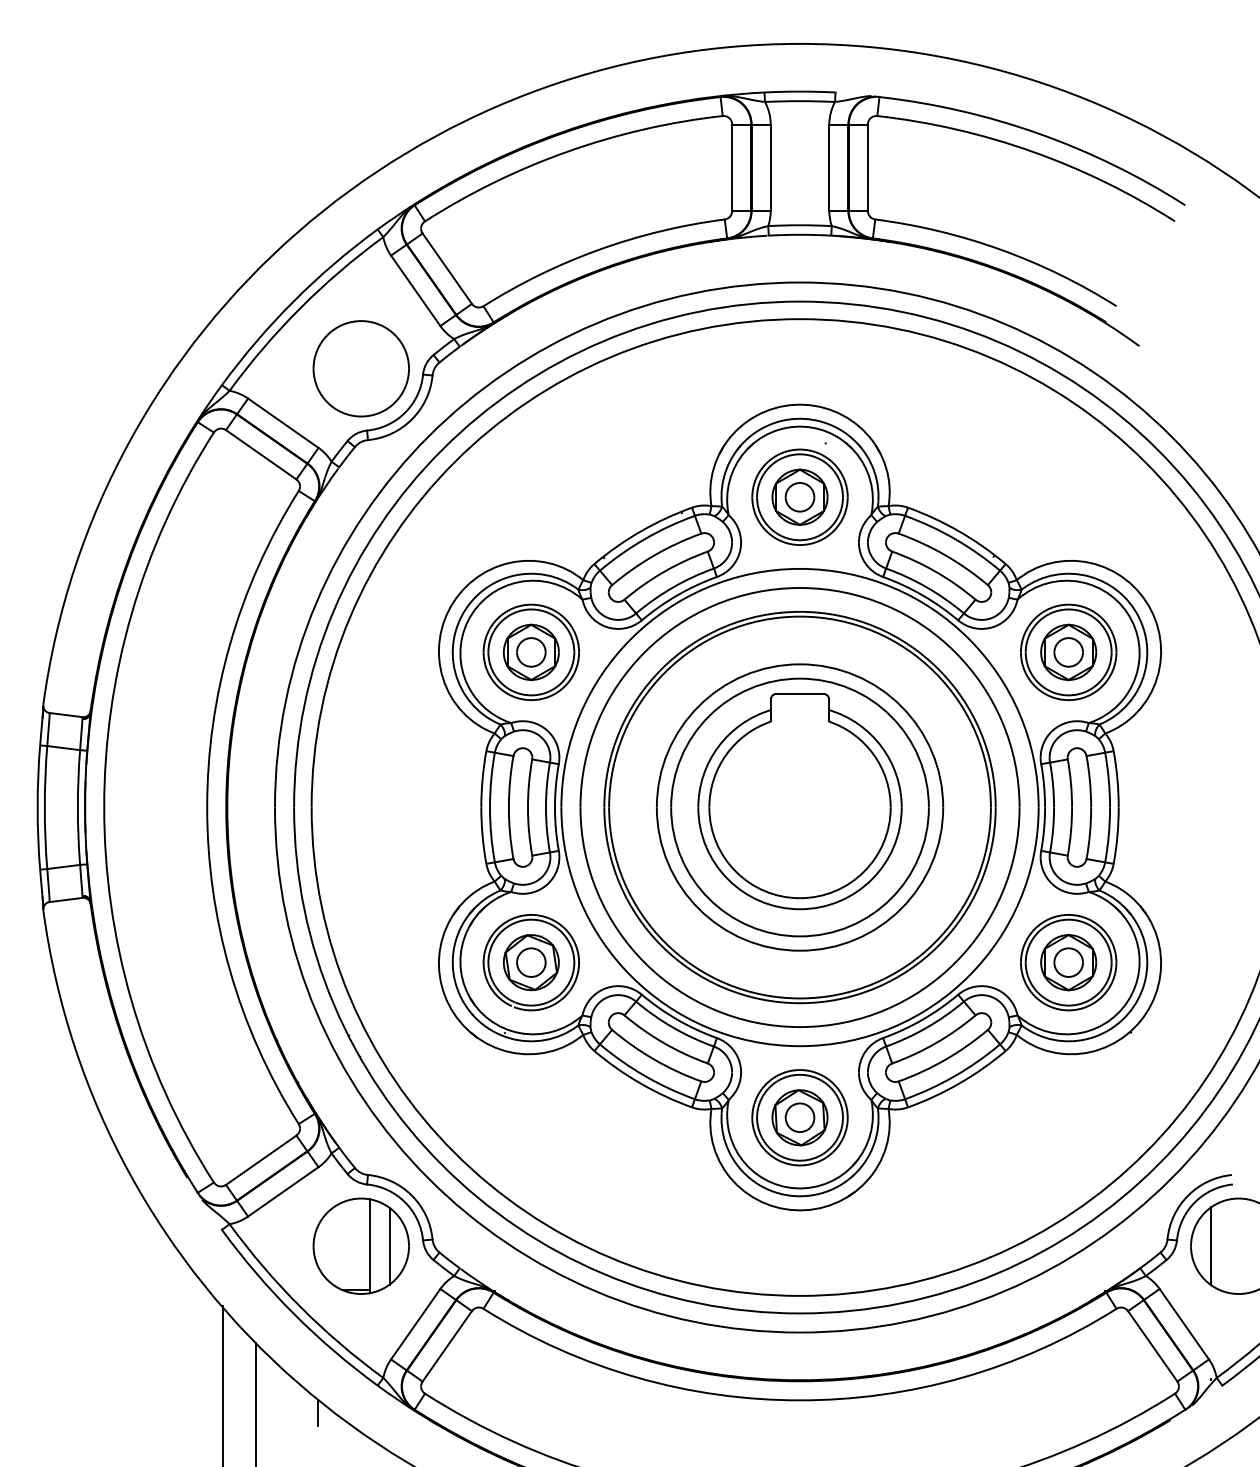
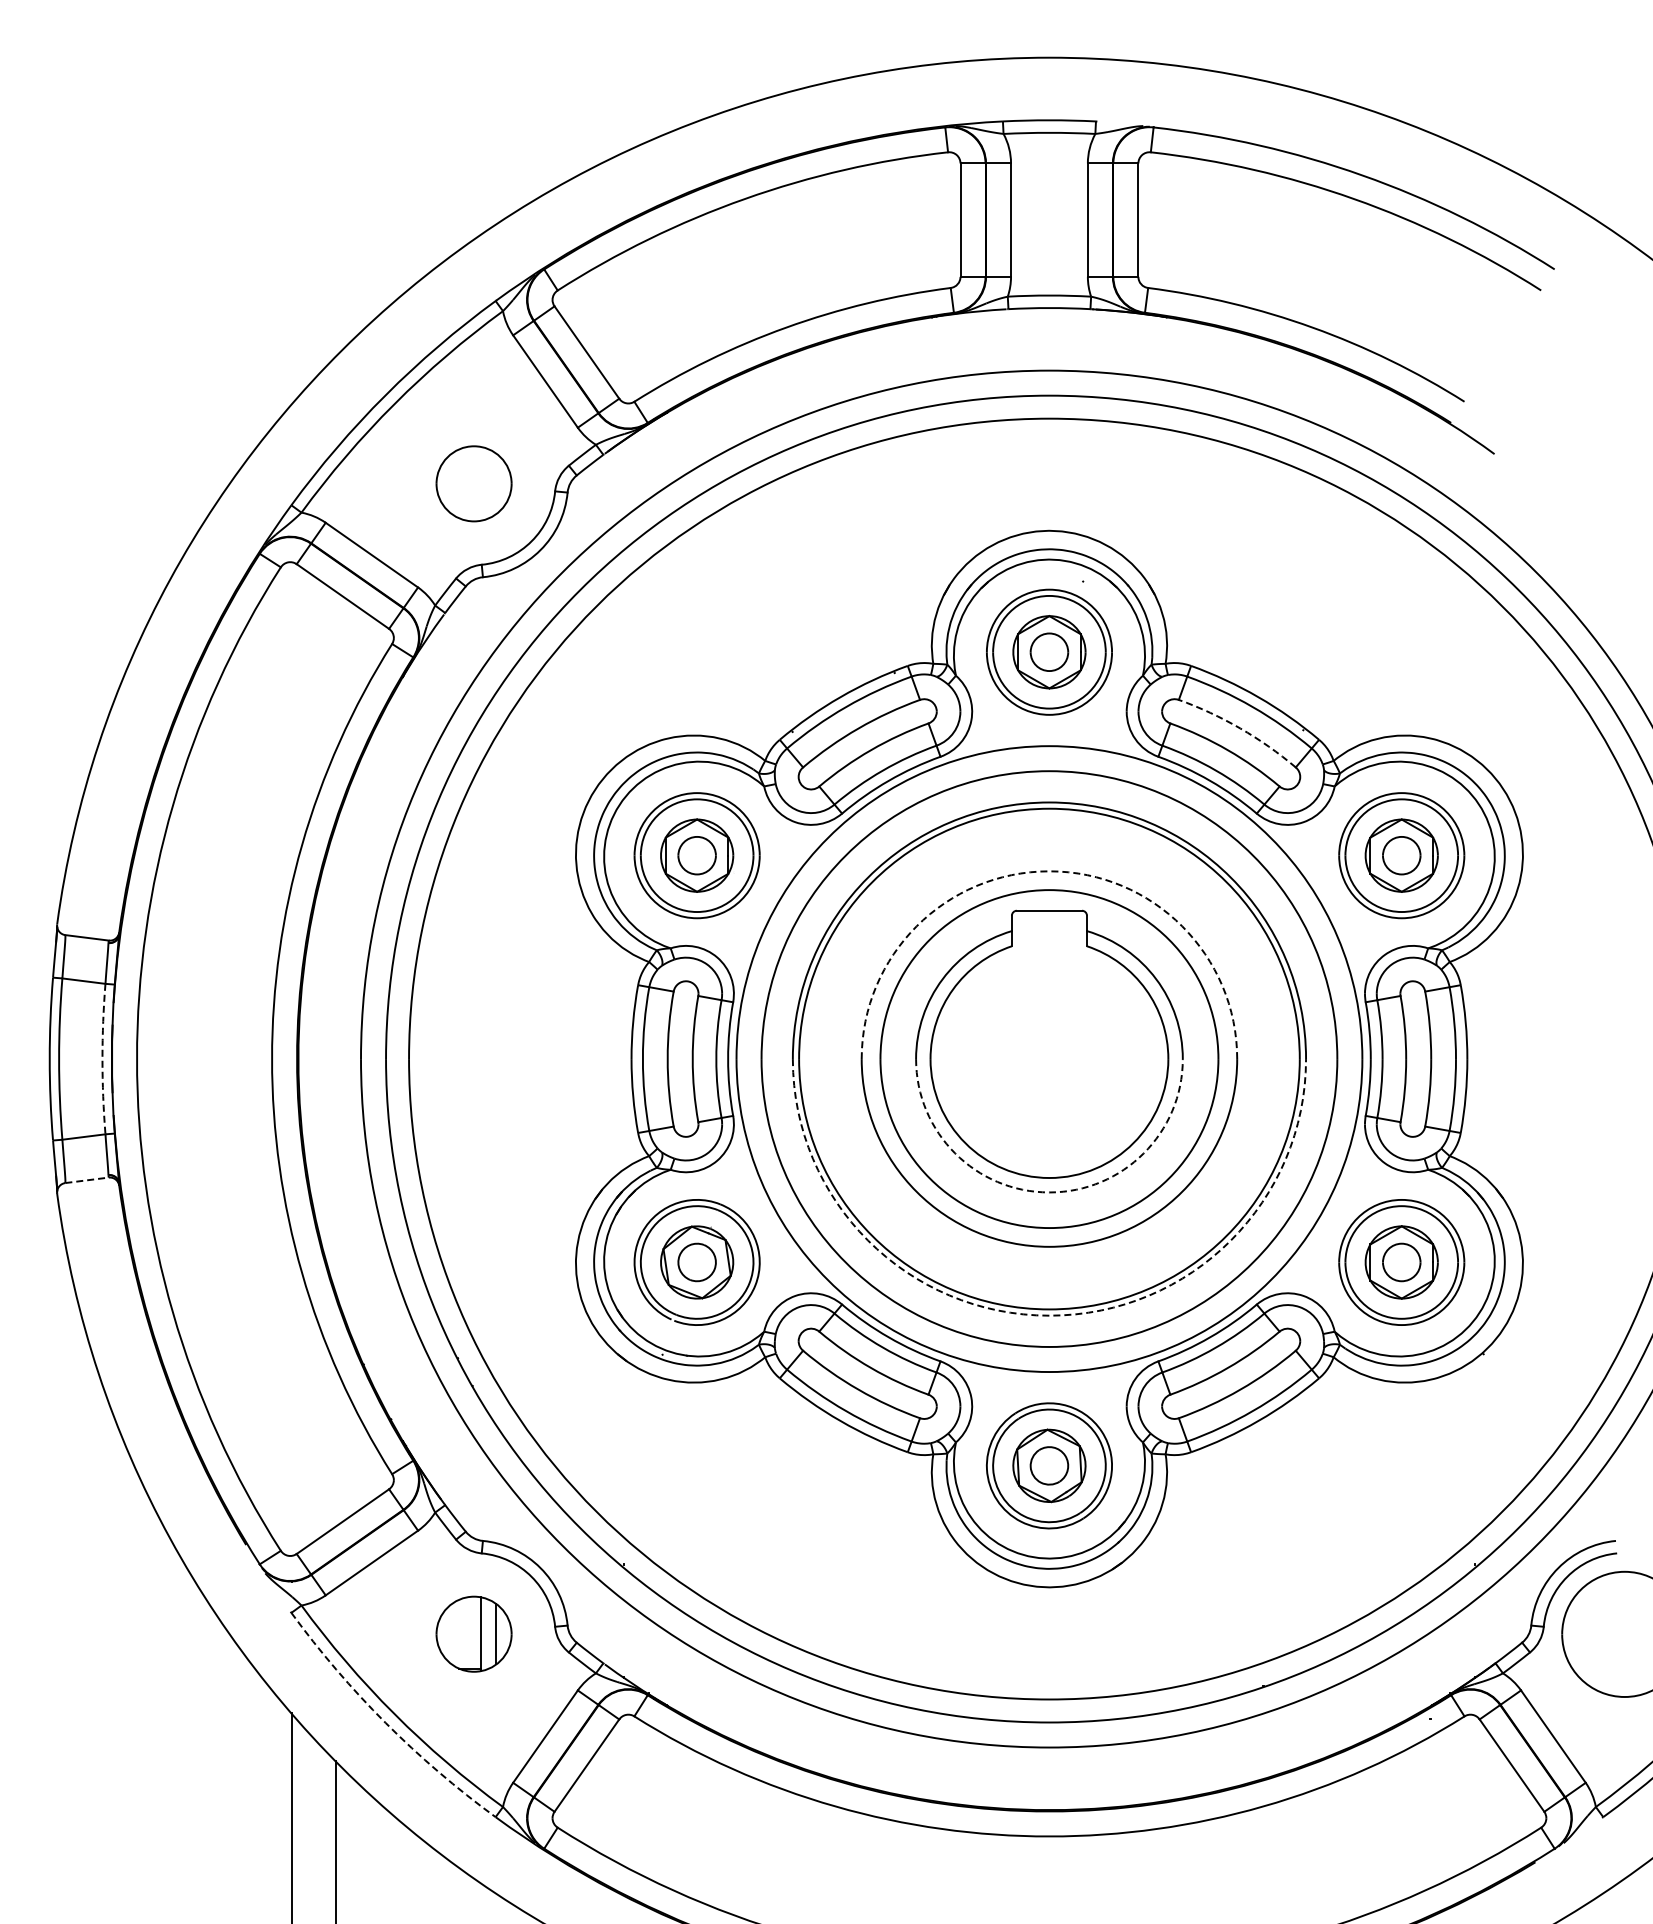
part: (360, 368) -> (473, 483), size x0.6
arc: (945, 555) -> (1240, 728), solid -> dashed
arc: (800, 664) -> (1049, 871), solid -> dashed
arc: (77, 807) -> (102, 1059), solid -> dashed
line: (66, 900) -> (87, 1180), solid -> dashed
arc: (800, 909) -> (1049, 1192), solid -> dashed
arc: (800, 1003) -> (1049, 1315), solid -> dashed
part: (360, 1245) -> (473, 1633), size x0.6
line: (1211, 1246) -> (1588, 1634), removed
arc: (293, 1313) -> (385, 1722), solid -> dashed
line: (318, 1412) -> (417, 1852), removed

